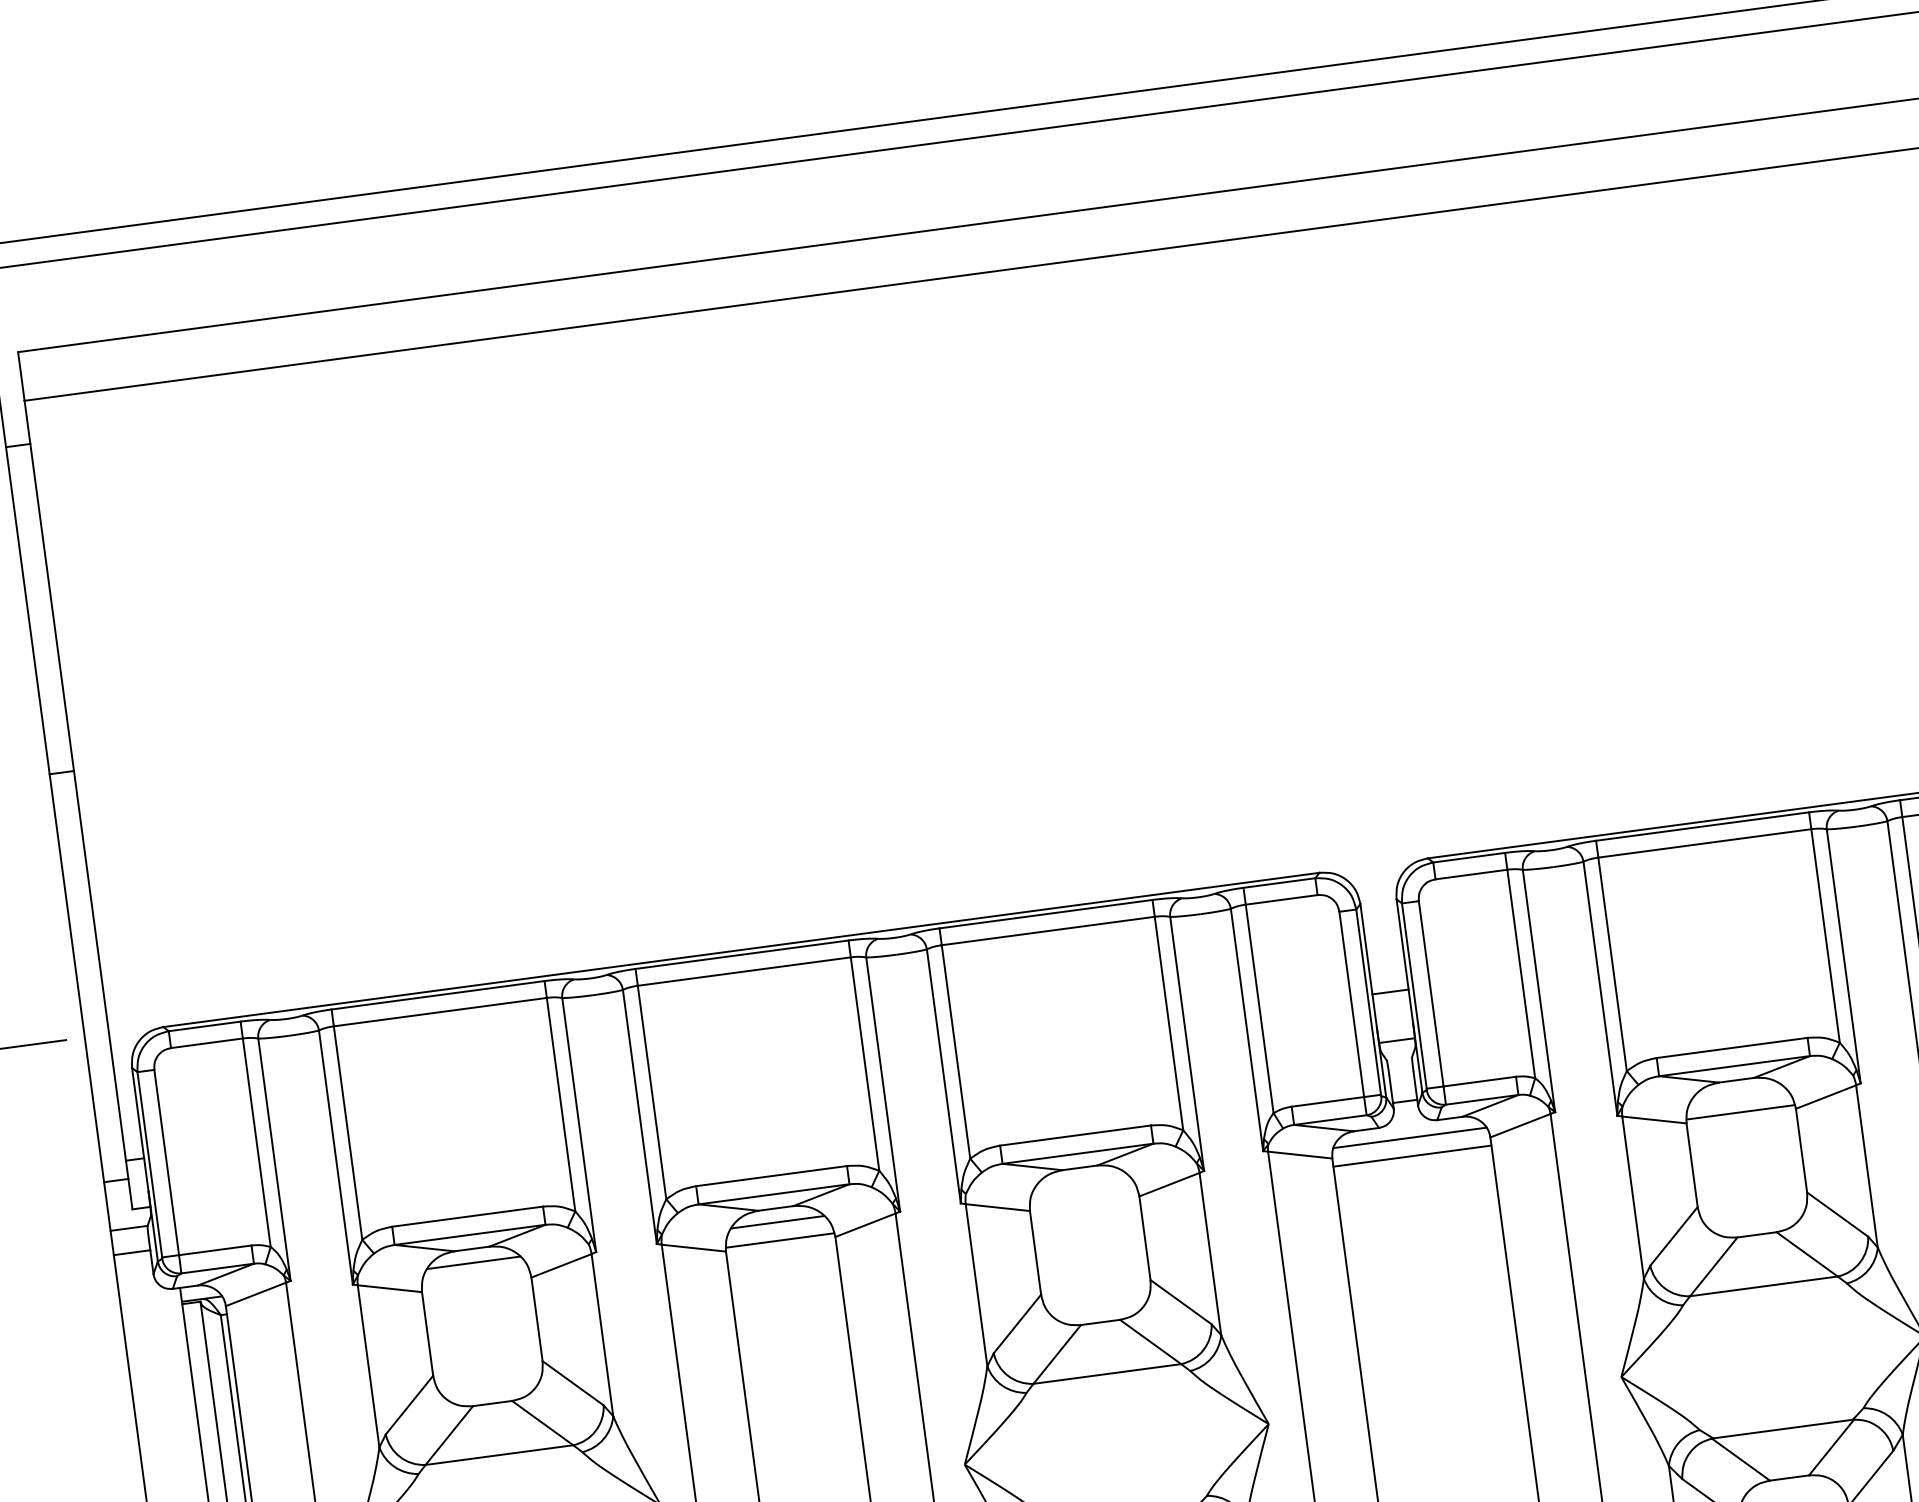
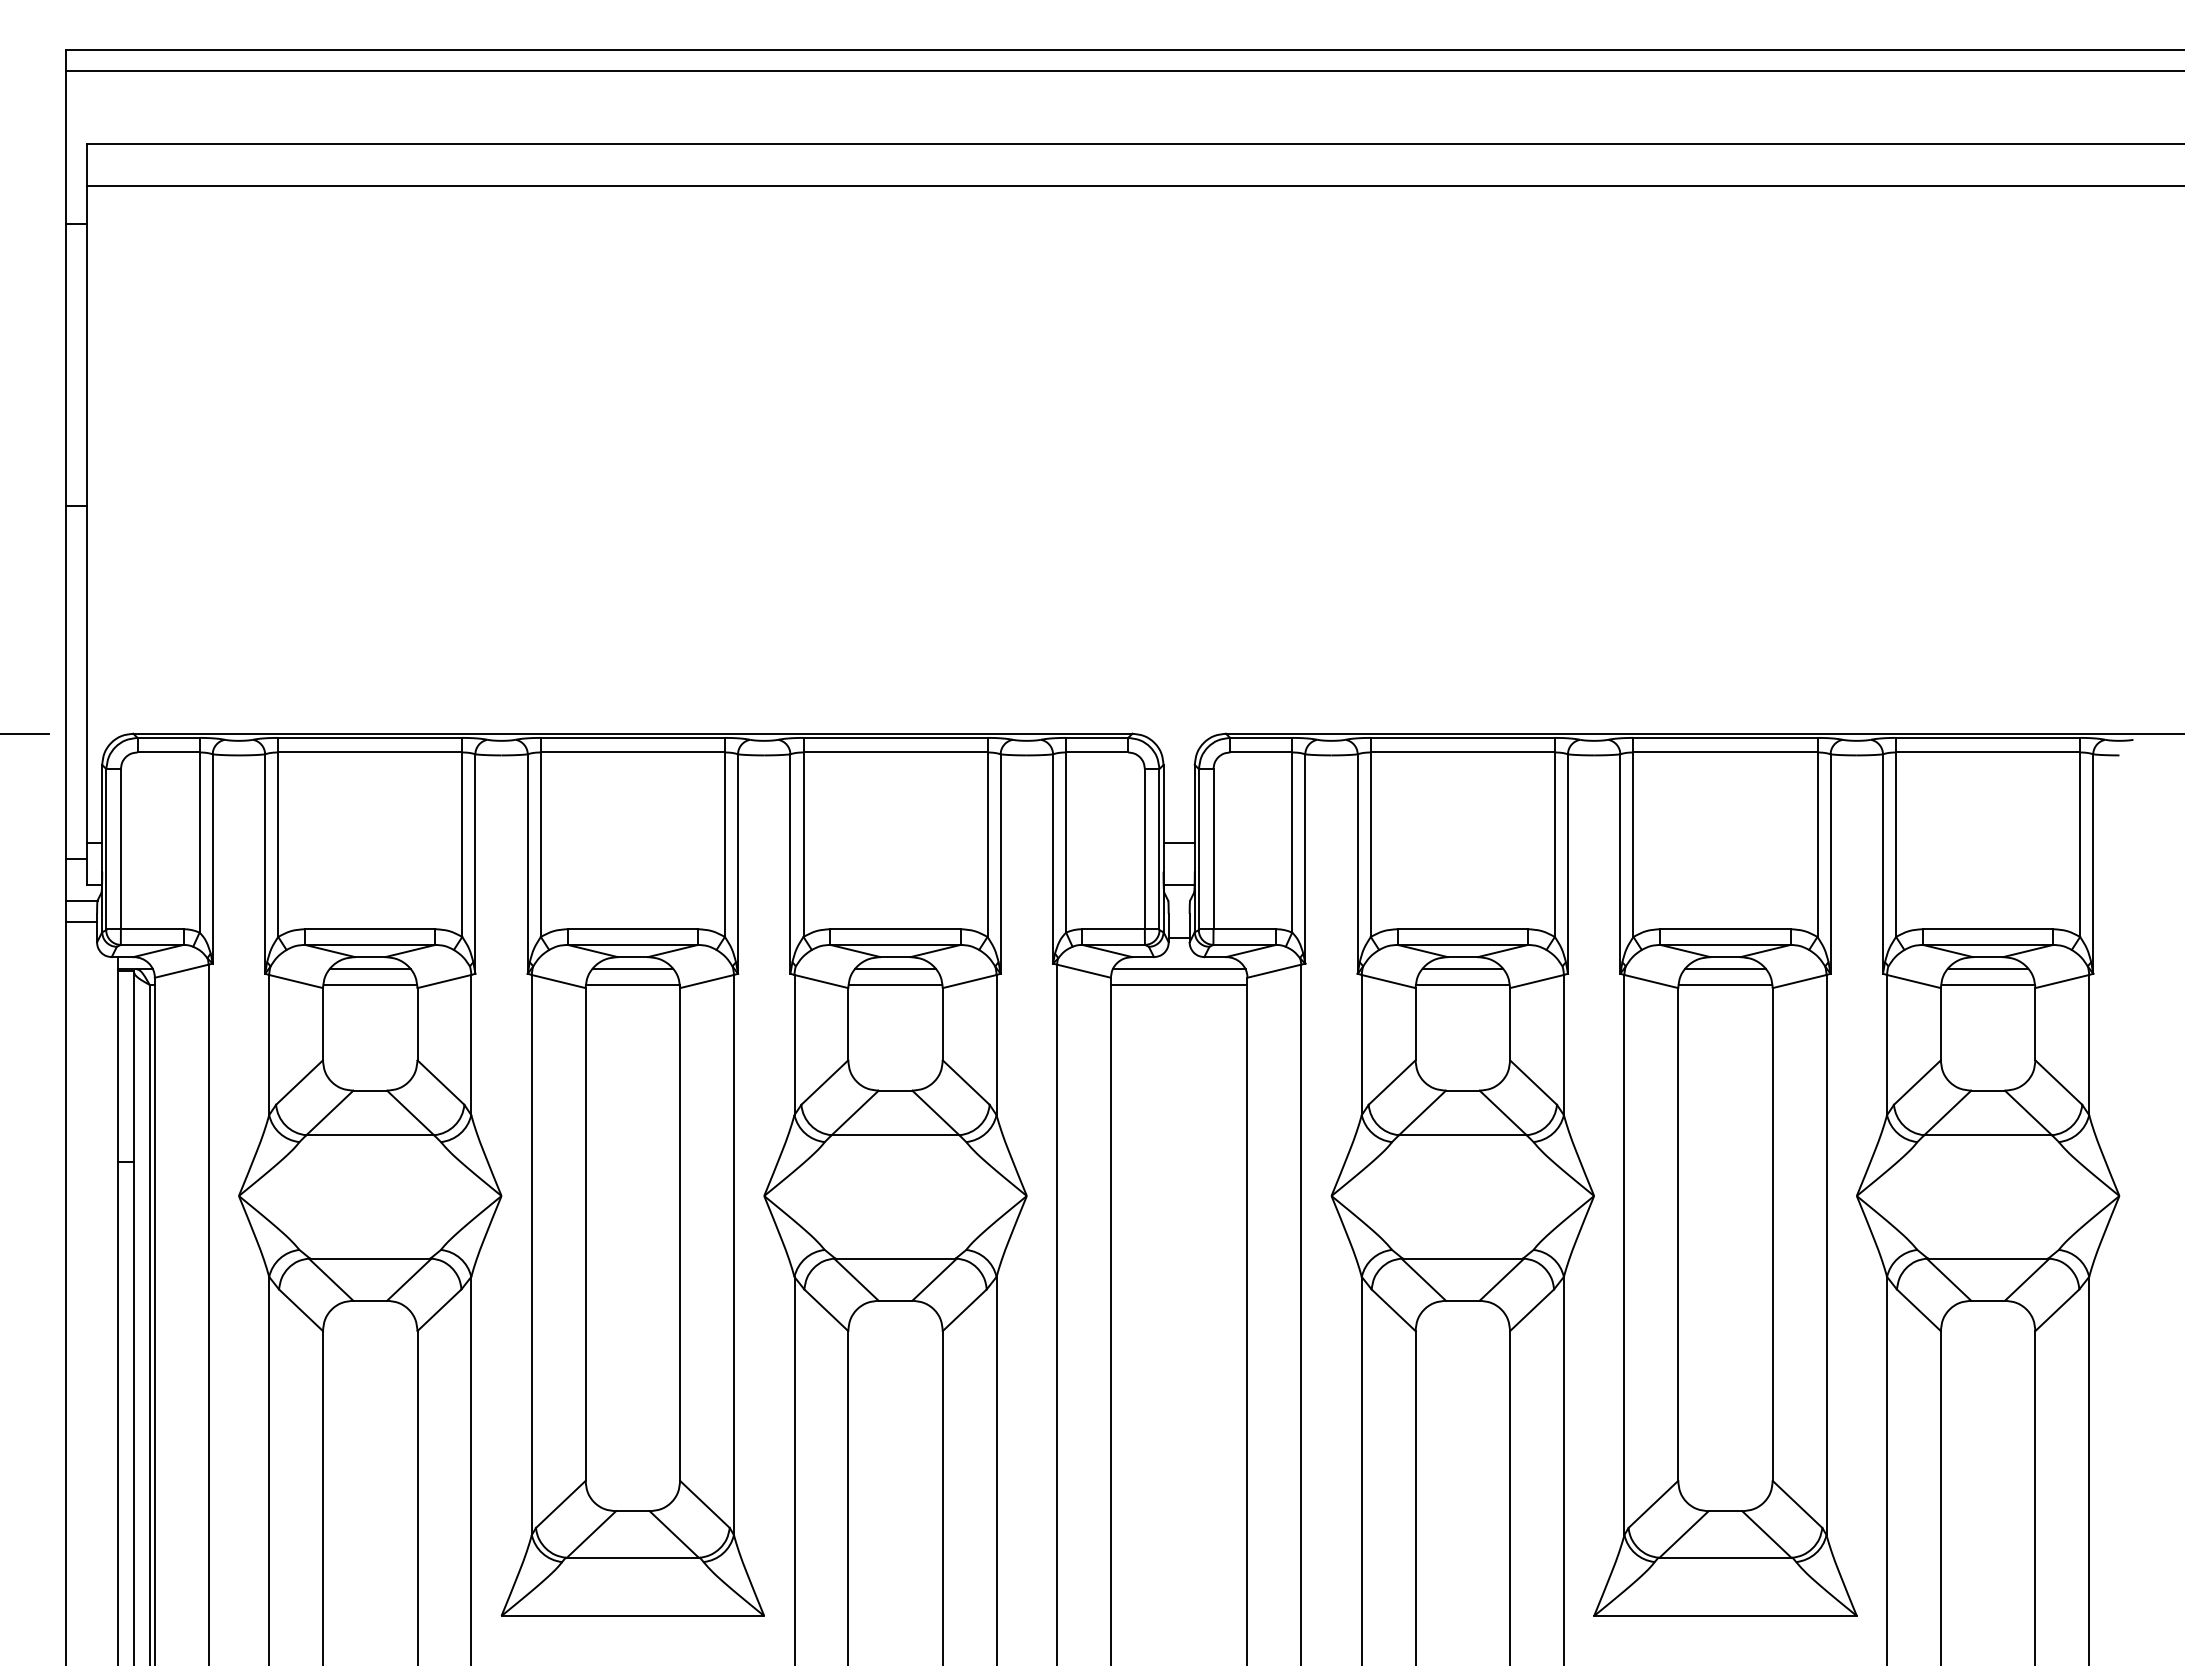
line: (1737, 1094) -> (1462, 969), added
line: (1081, 1182) -> (895, 969), added
line: (1084, 1199) -> (895, 984), added
line: (475, 1280) -> (369, 984), added

